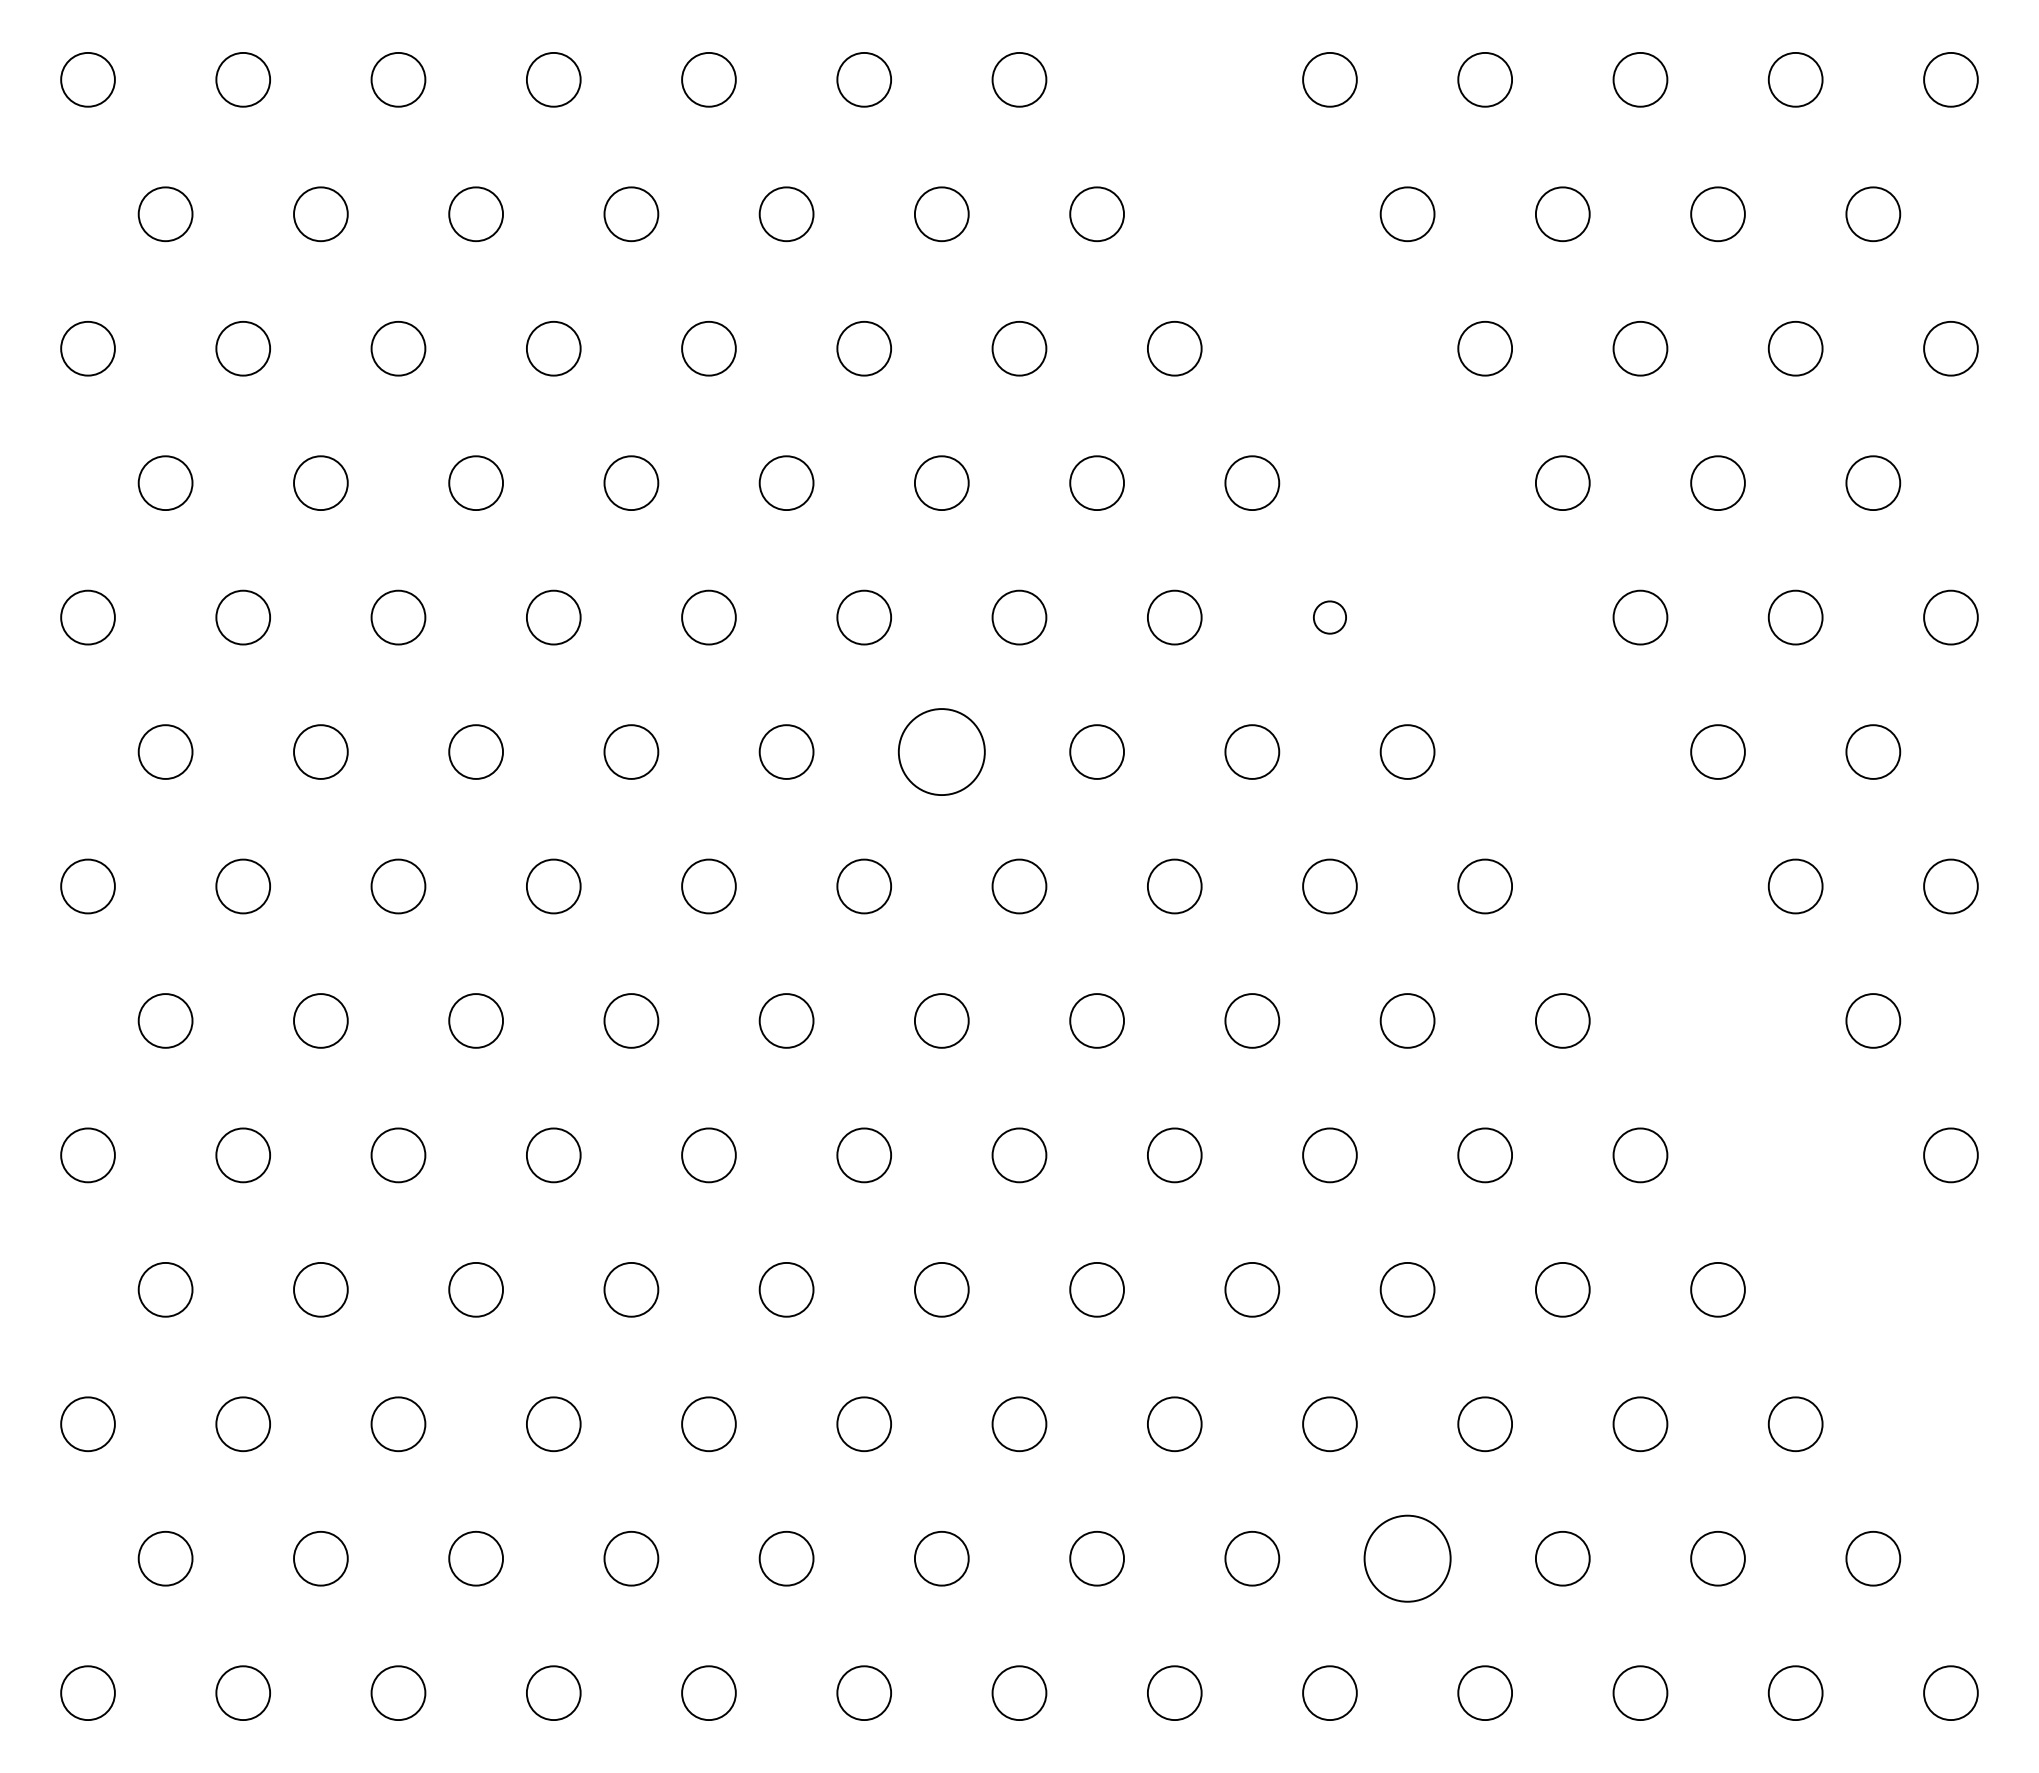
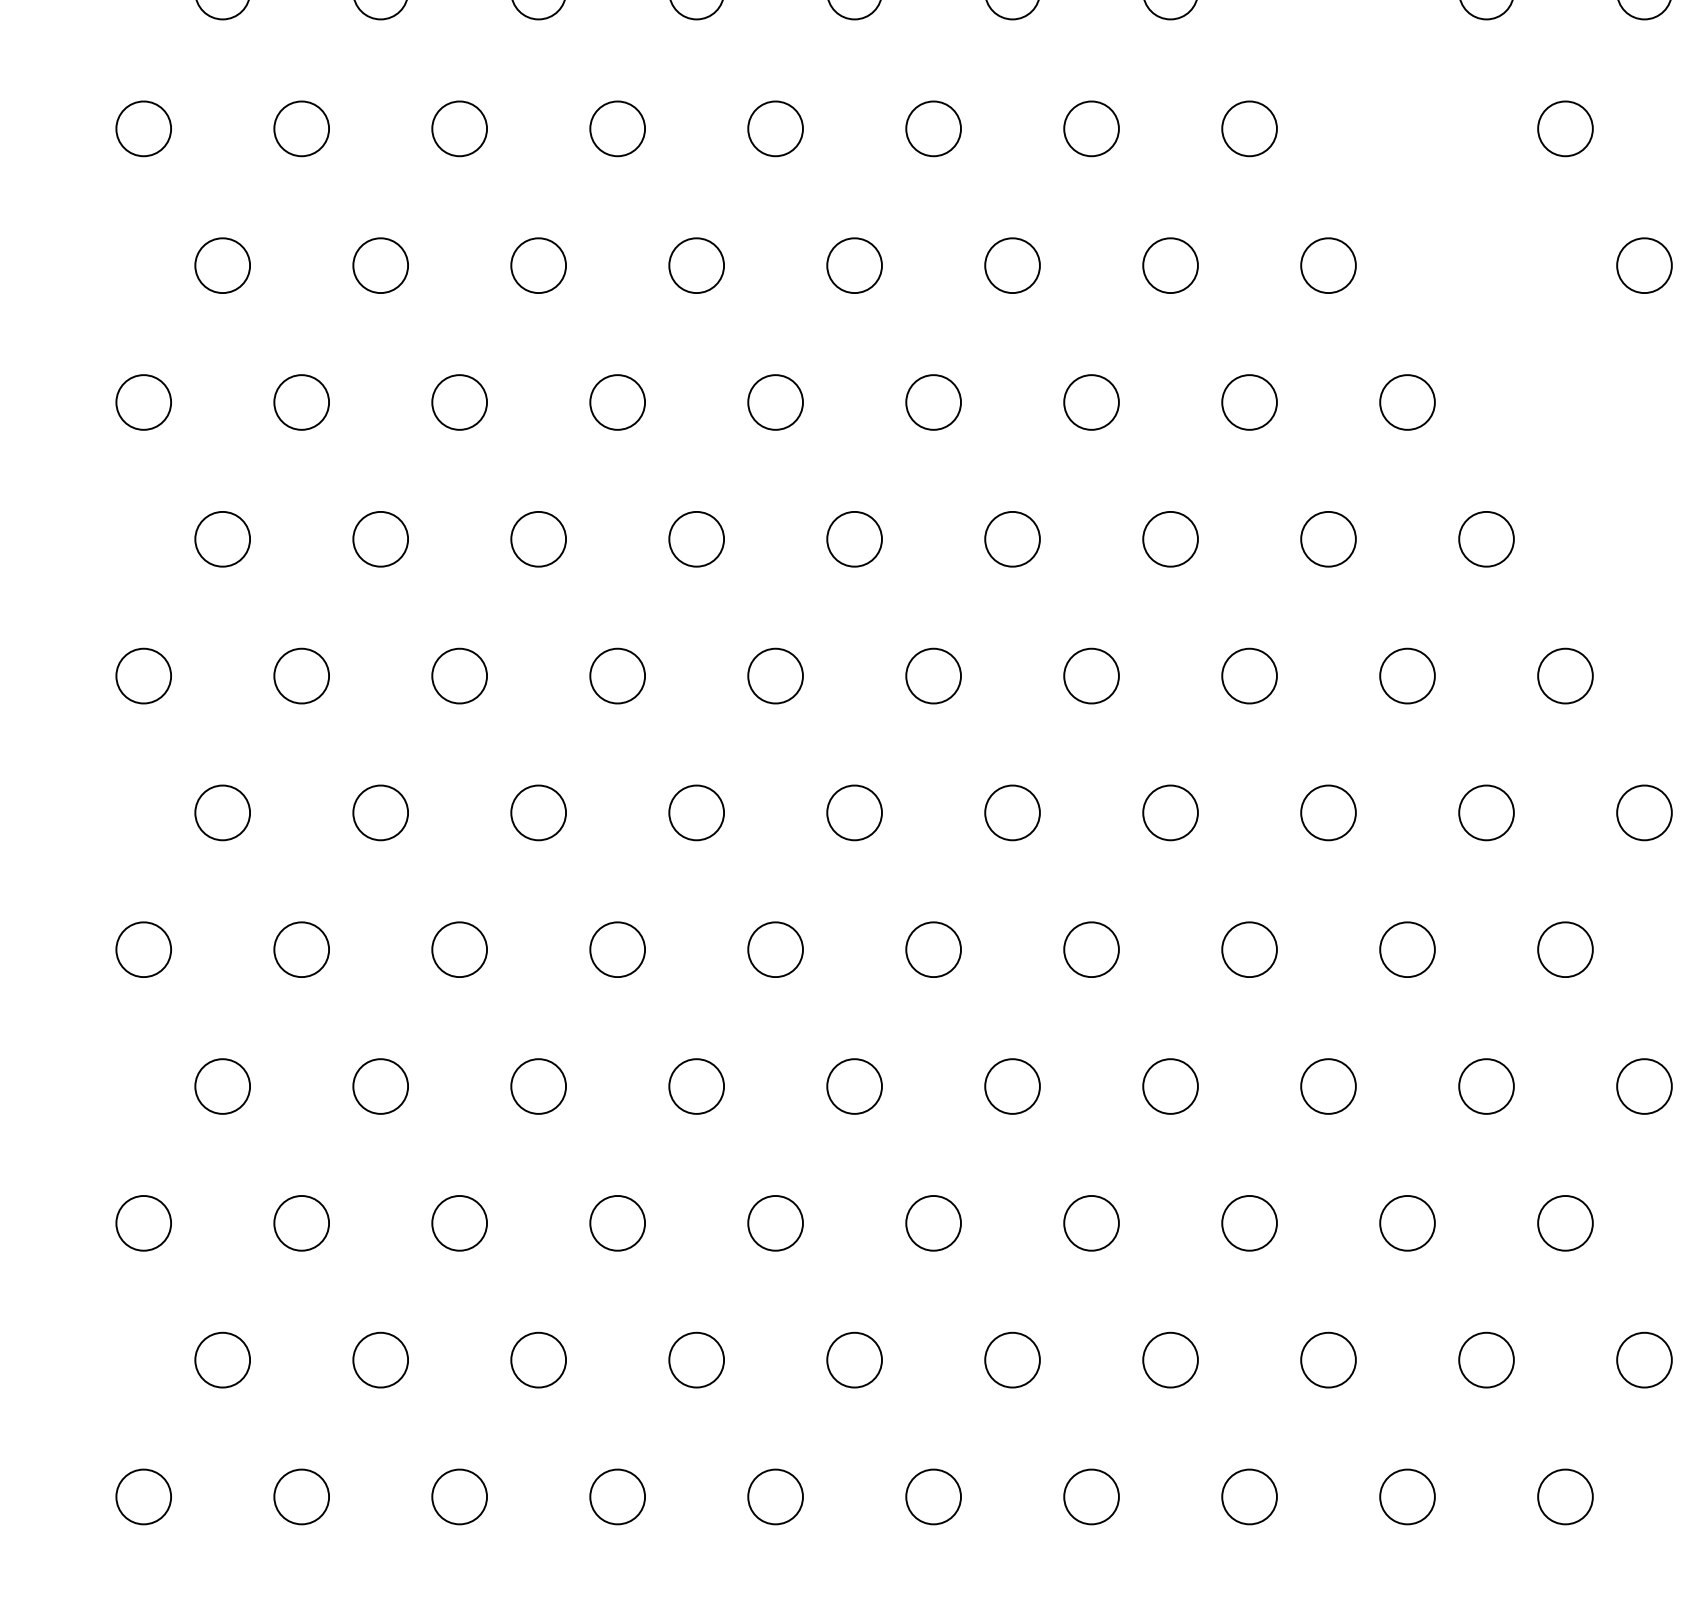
circle: (1329, 617) -> (1407, 402), size x1.67
circle: (941, 751) -> (1012, 538), size x0.62
circle: (1407, 1558) -> (1486, 1359), size x0.62

